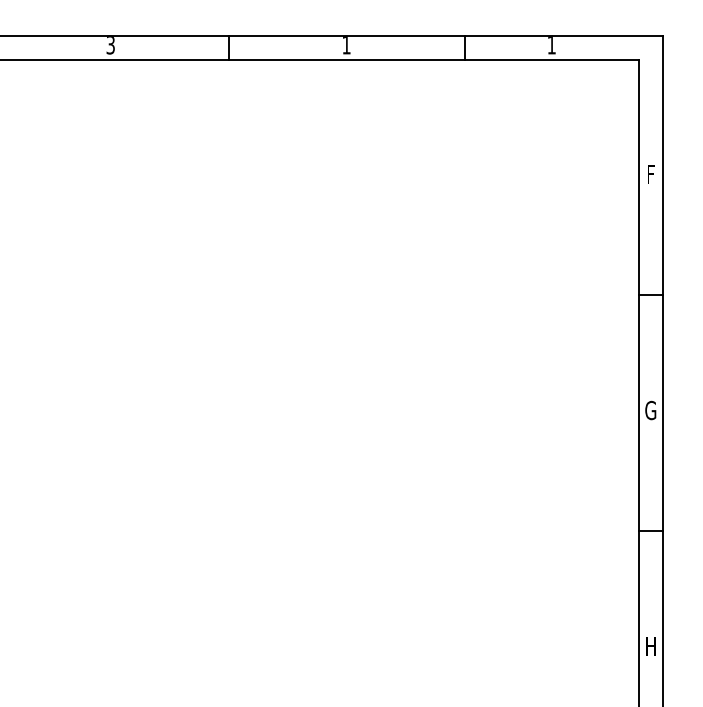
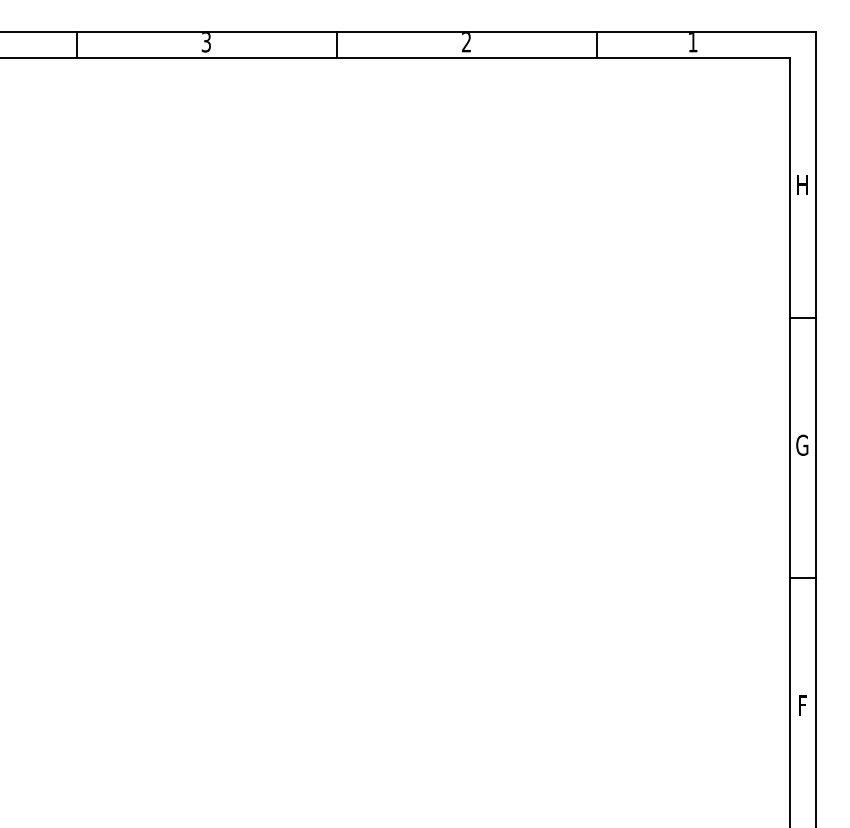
text: (346, 45) -> (466, 42), 1 -> 2
text: (650, 174) -> (802, 184), F -> H
text: (650, 646) -> (802, 705), H -> F

